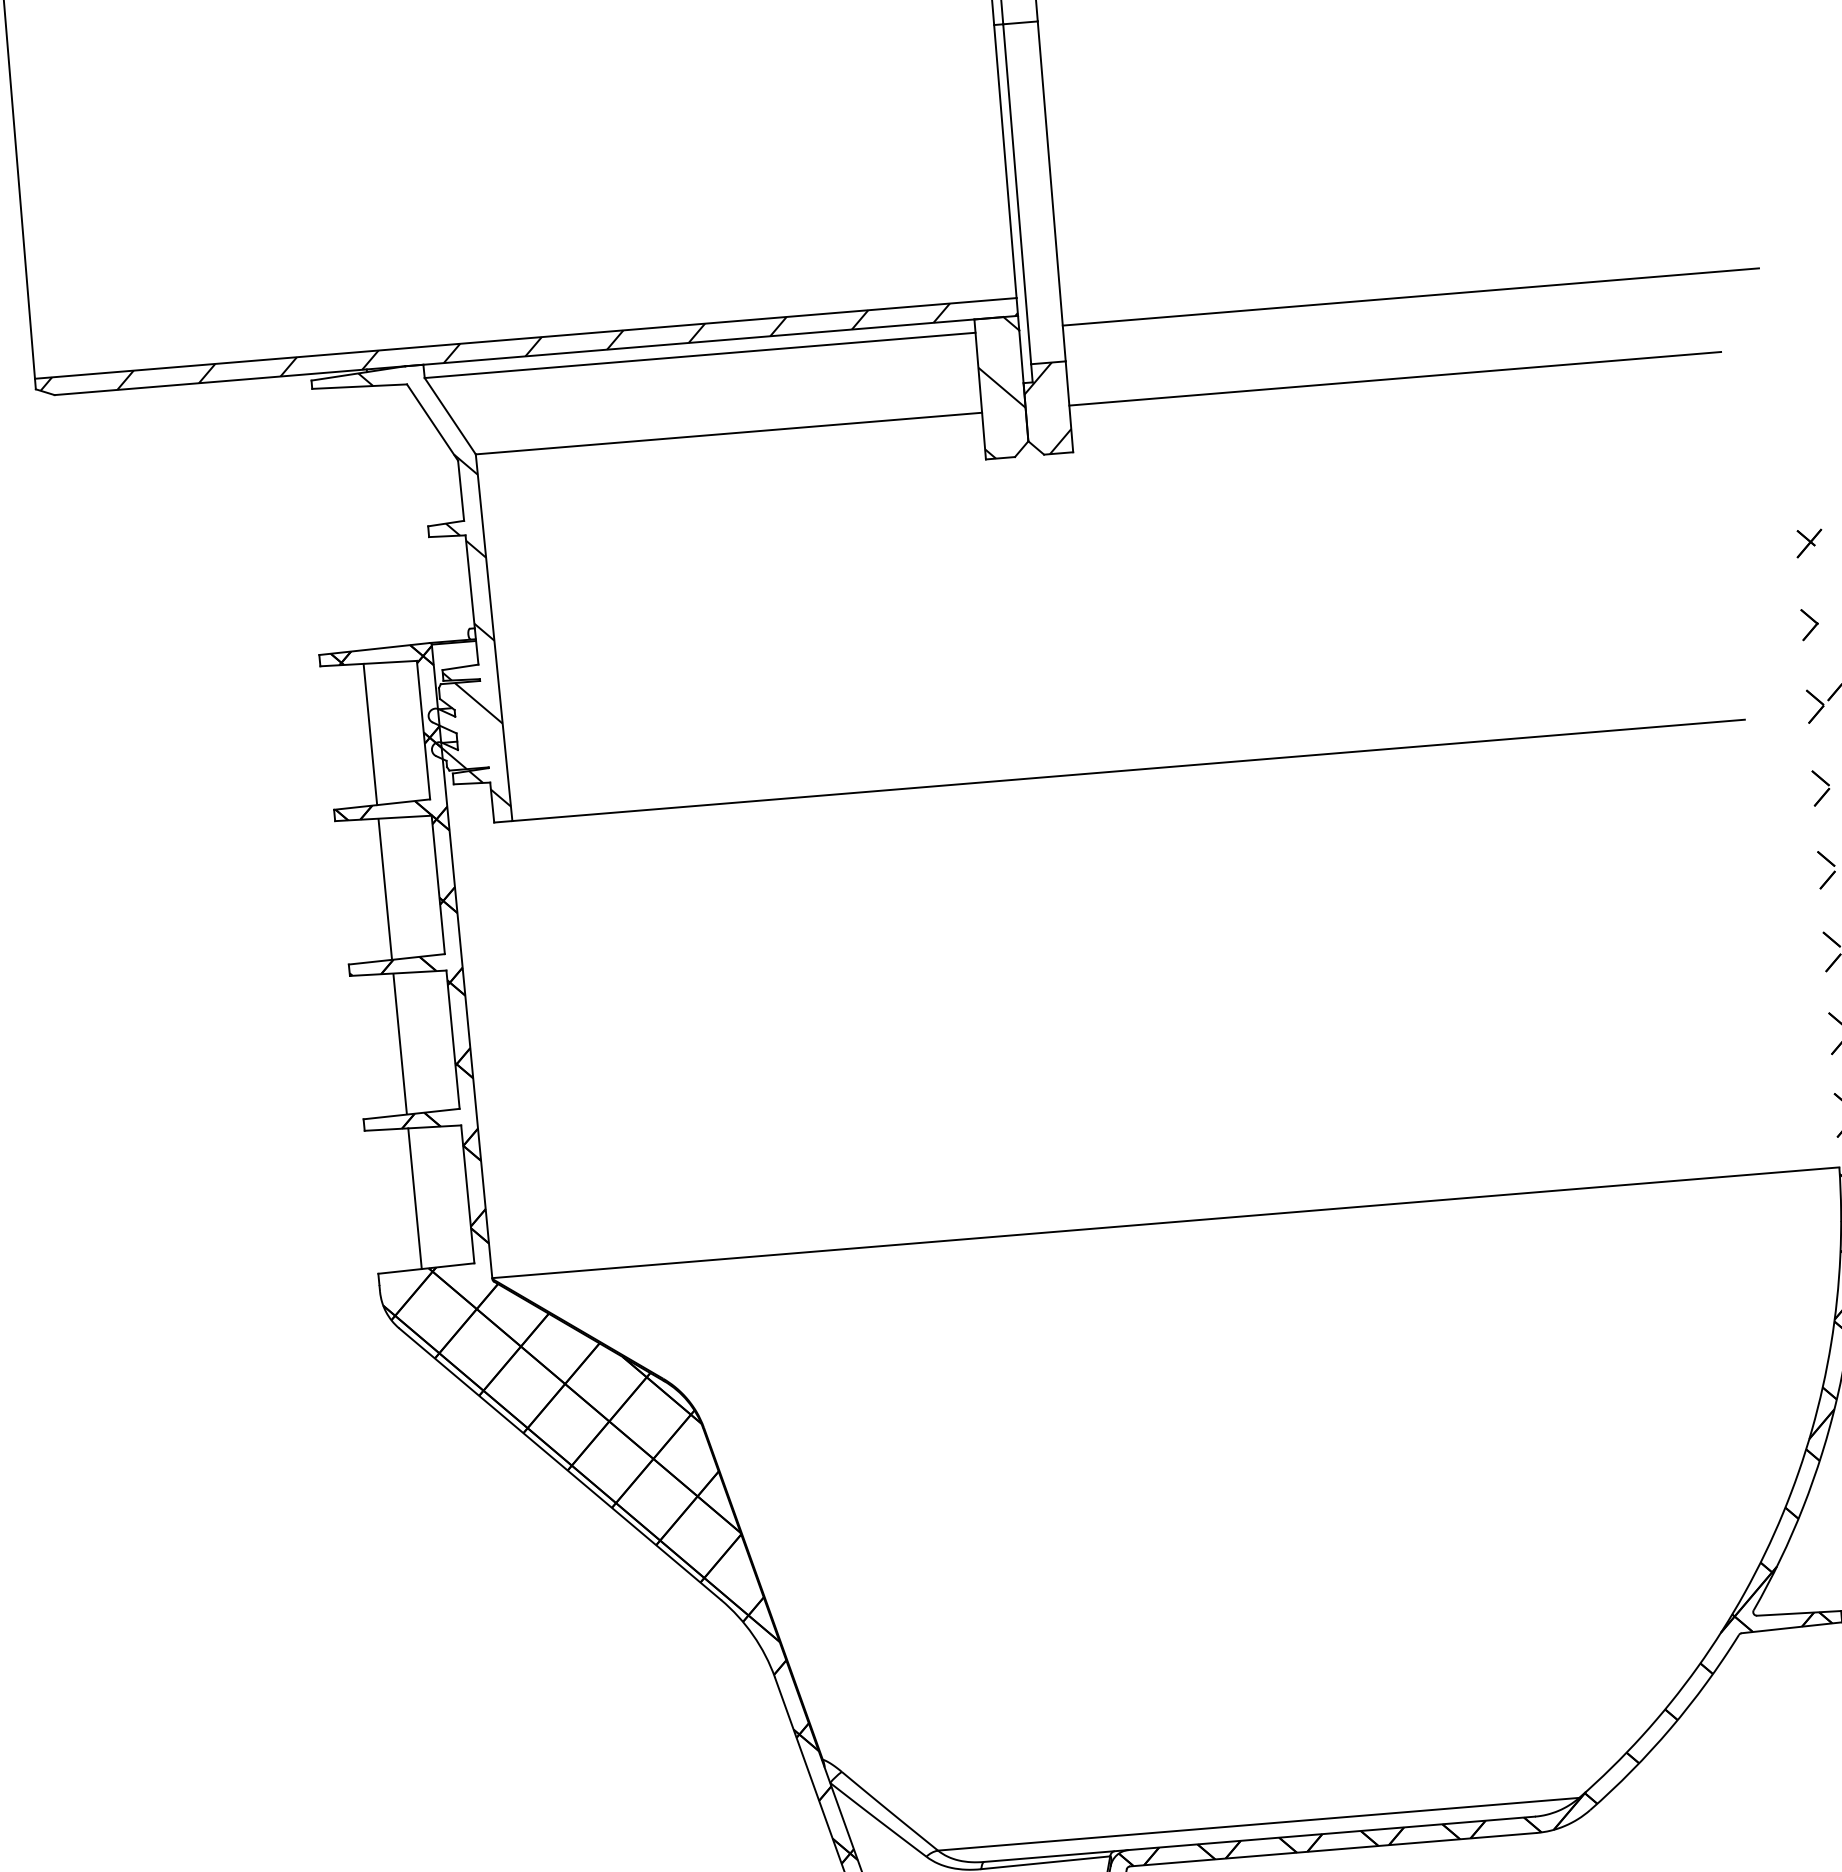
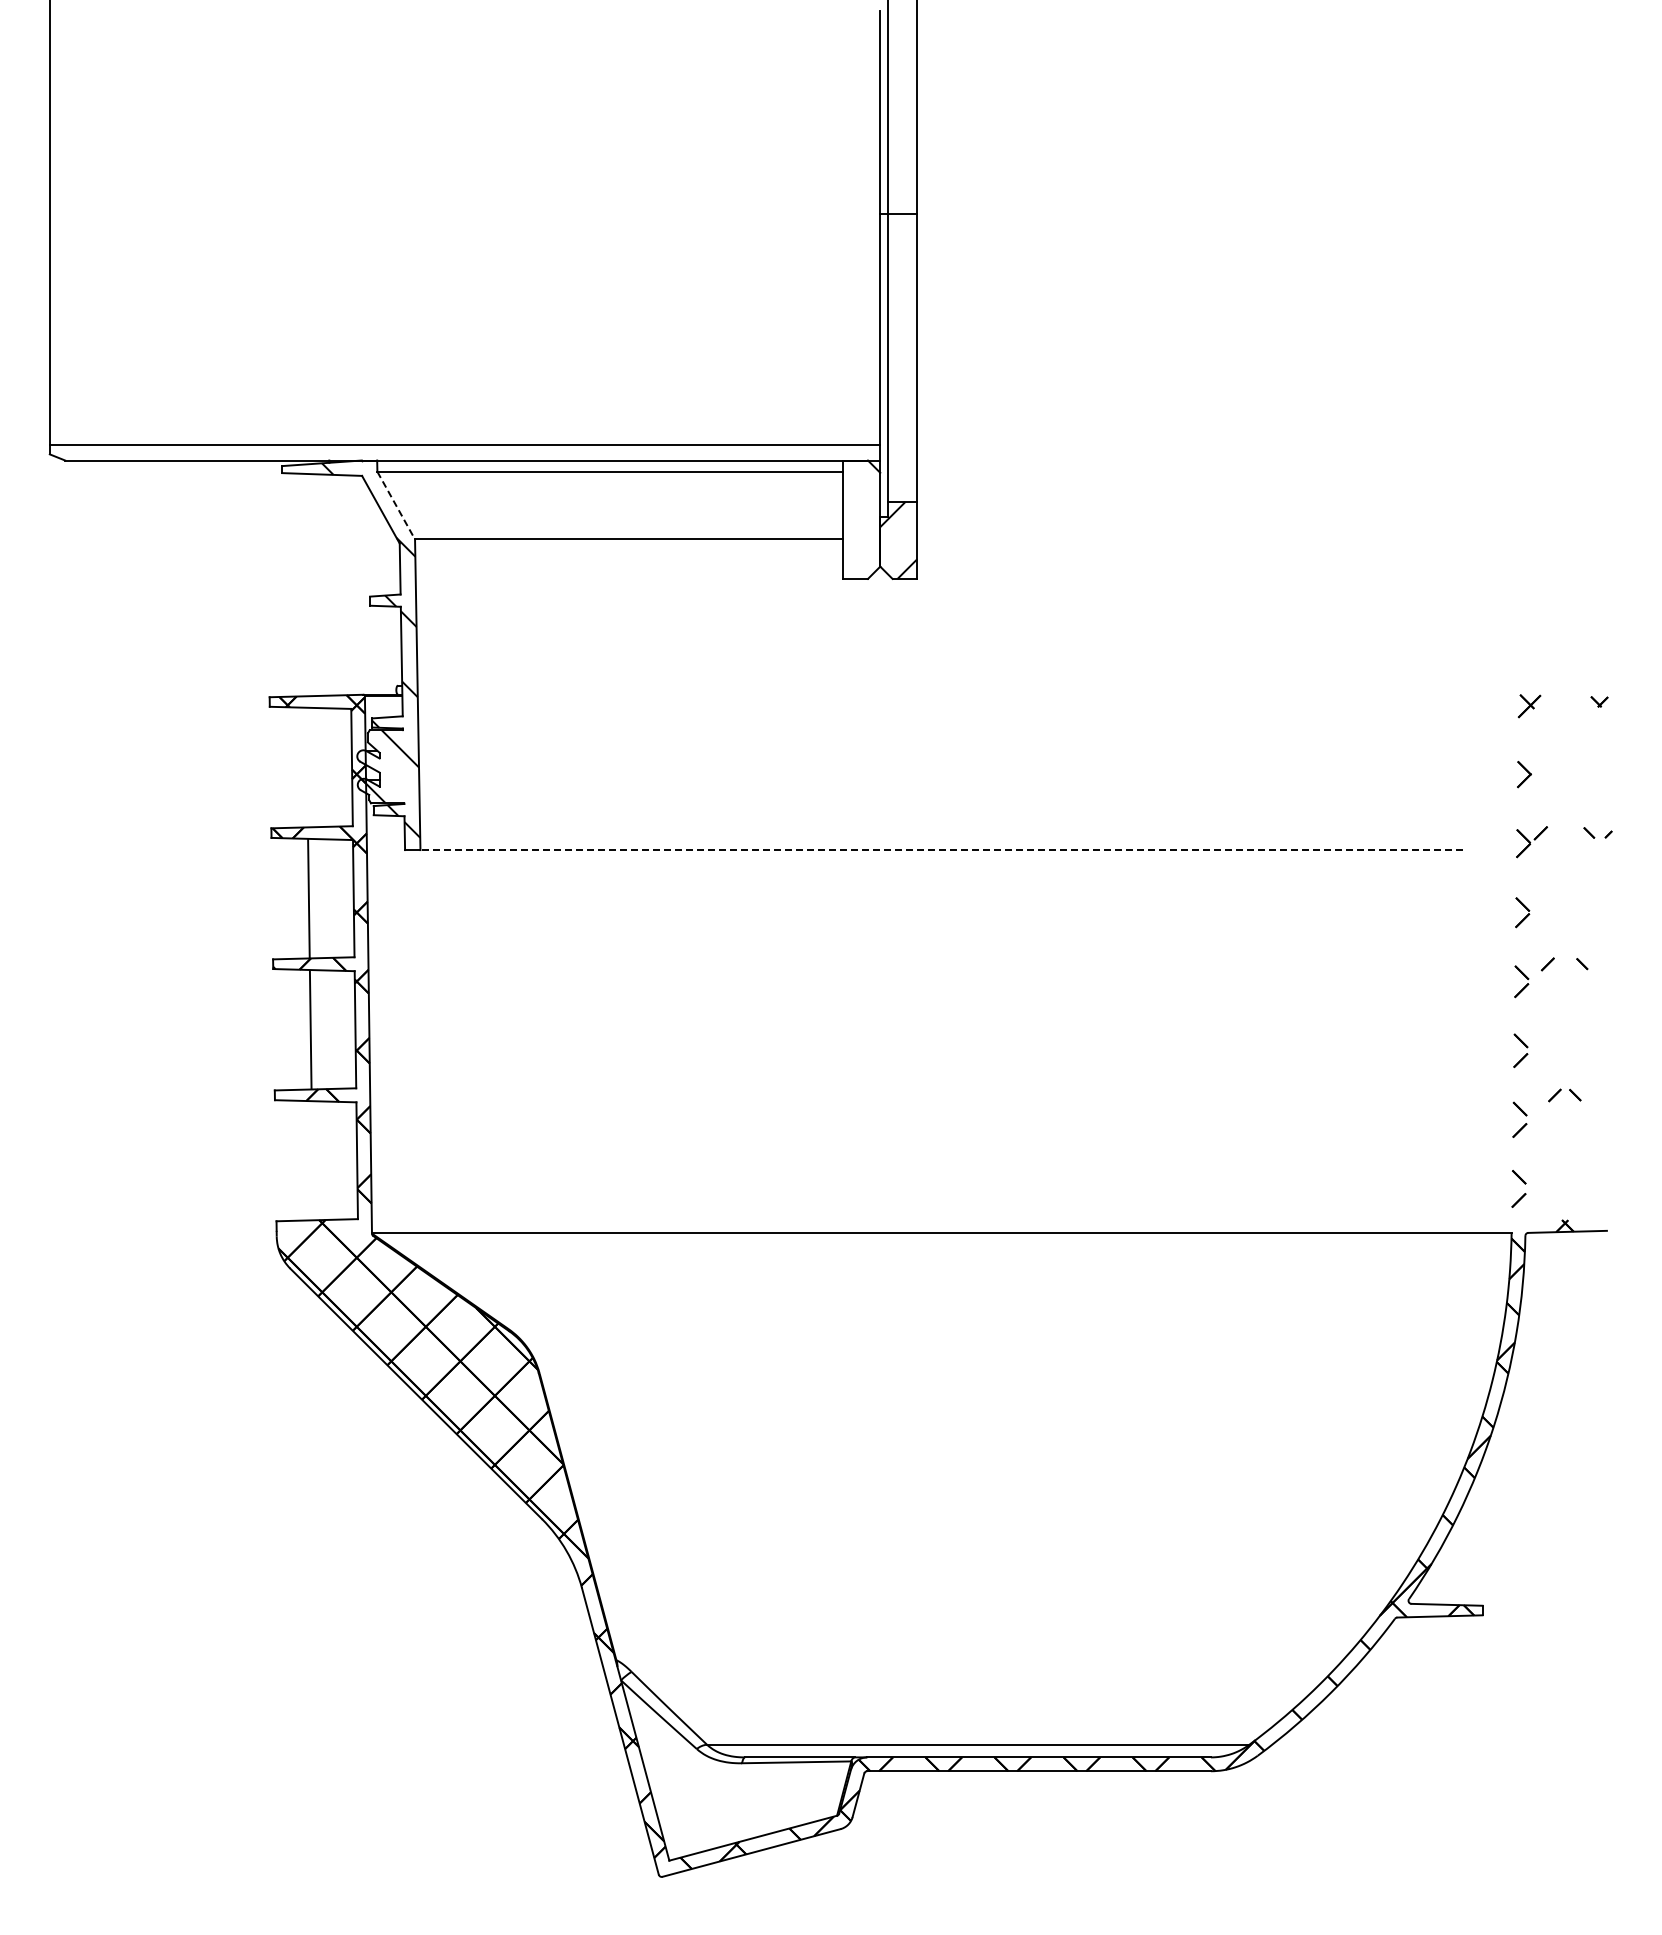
line: (1410, 296) -> (1211, 471), removed
hatch: (528, 346) -> (466, 452), removed
line: (1394, 378) -> (1192, 539), removed
hatch: (1003, 411) -> (861, 539), removed
line: (450, 416) -> (396, 505), solid -> dashed
line: (369, 734) -> (306, 767), removed
line: (1128, 770) -> (941, 850), solid -> dashed
line: (414, 1198) -> (312, 1160), removed

